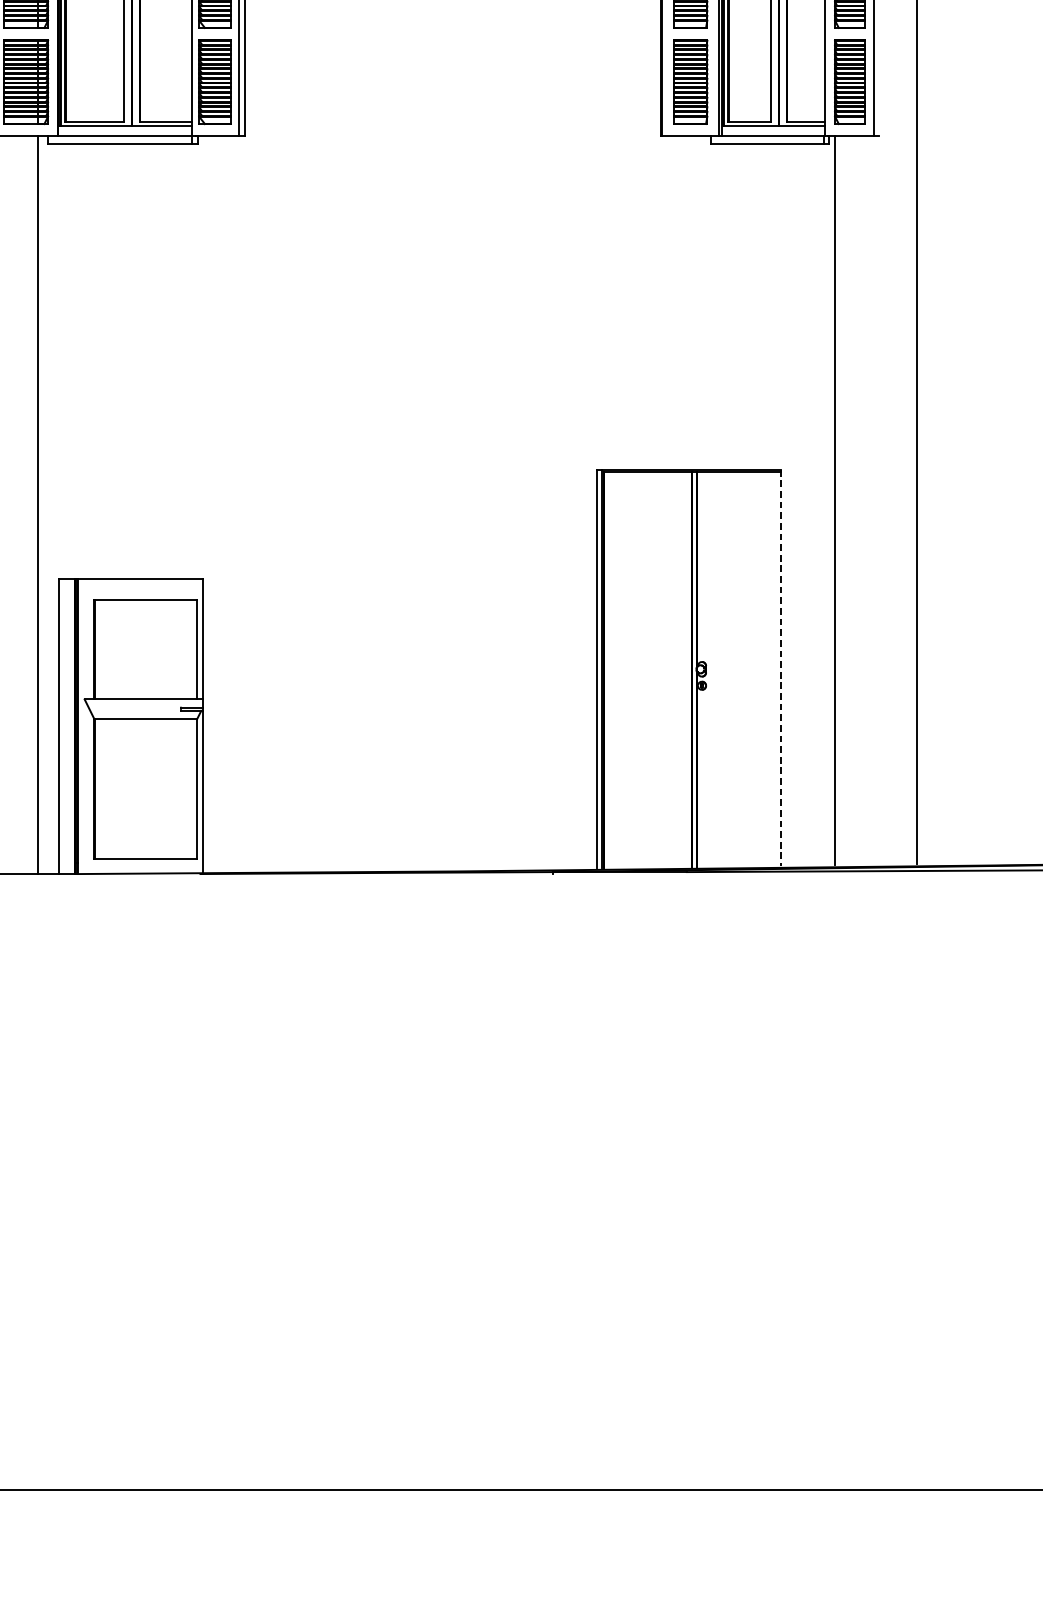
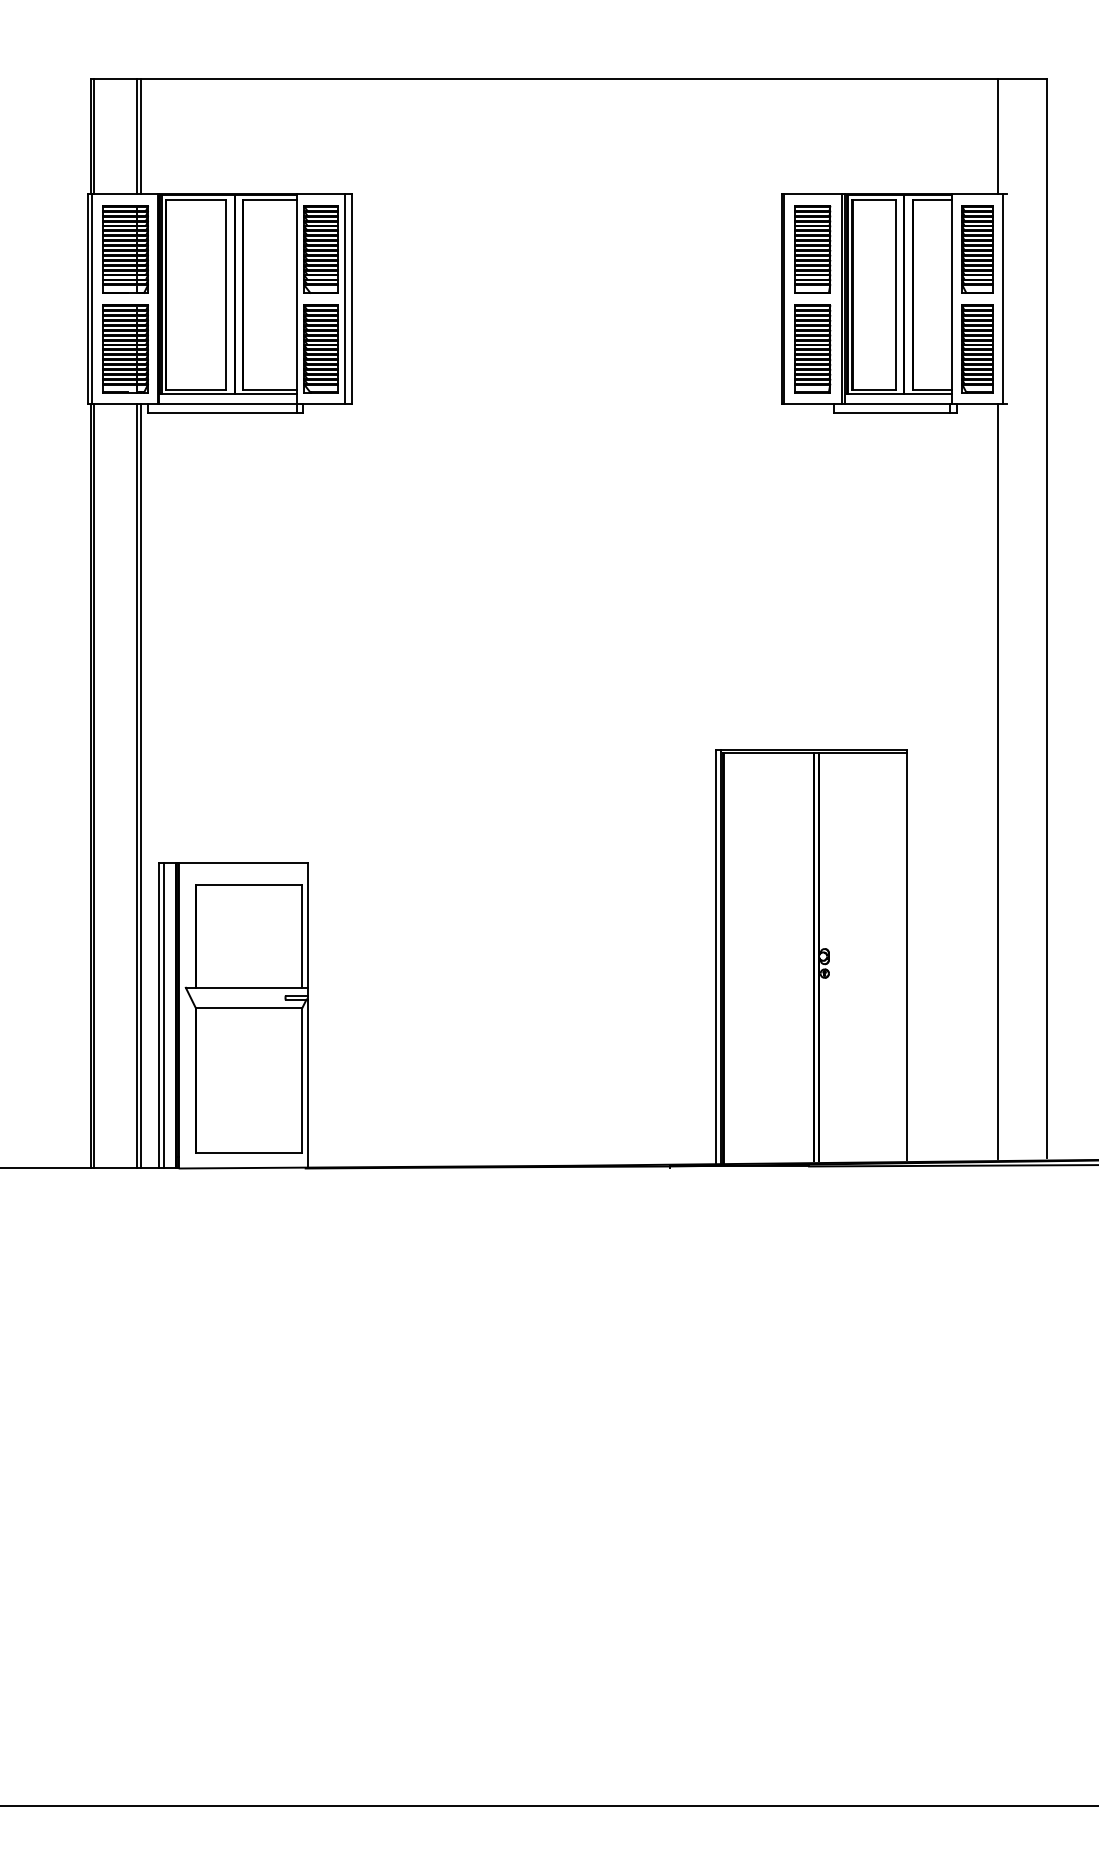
line: (835, 500) -> (997, 781), moved
line: (40, 504) -> (140, 786), added
line: (781, 668) -> (906, 955), dashed -> solid
line: (64, 726) -> (164, 1015), added

